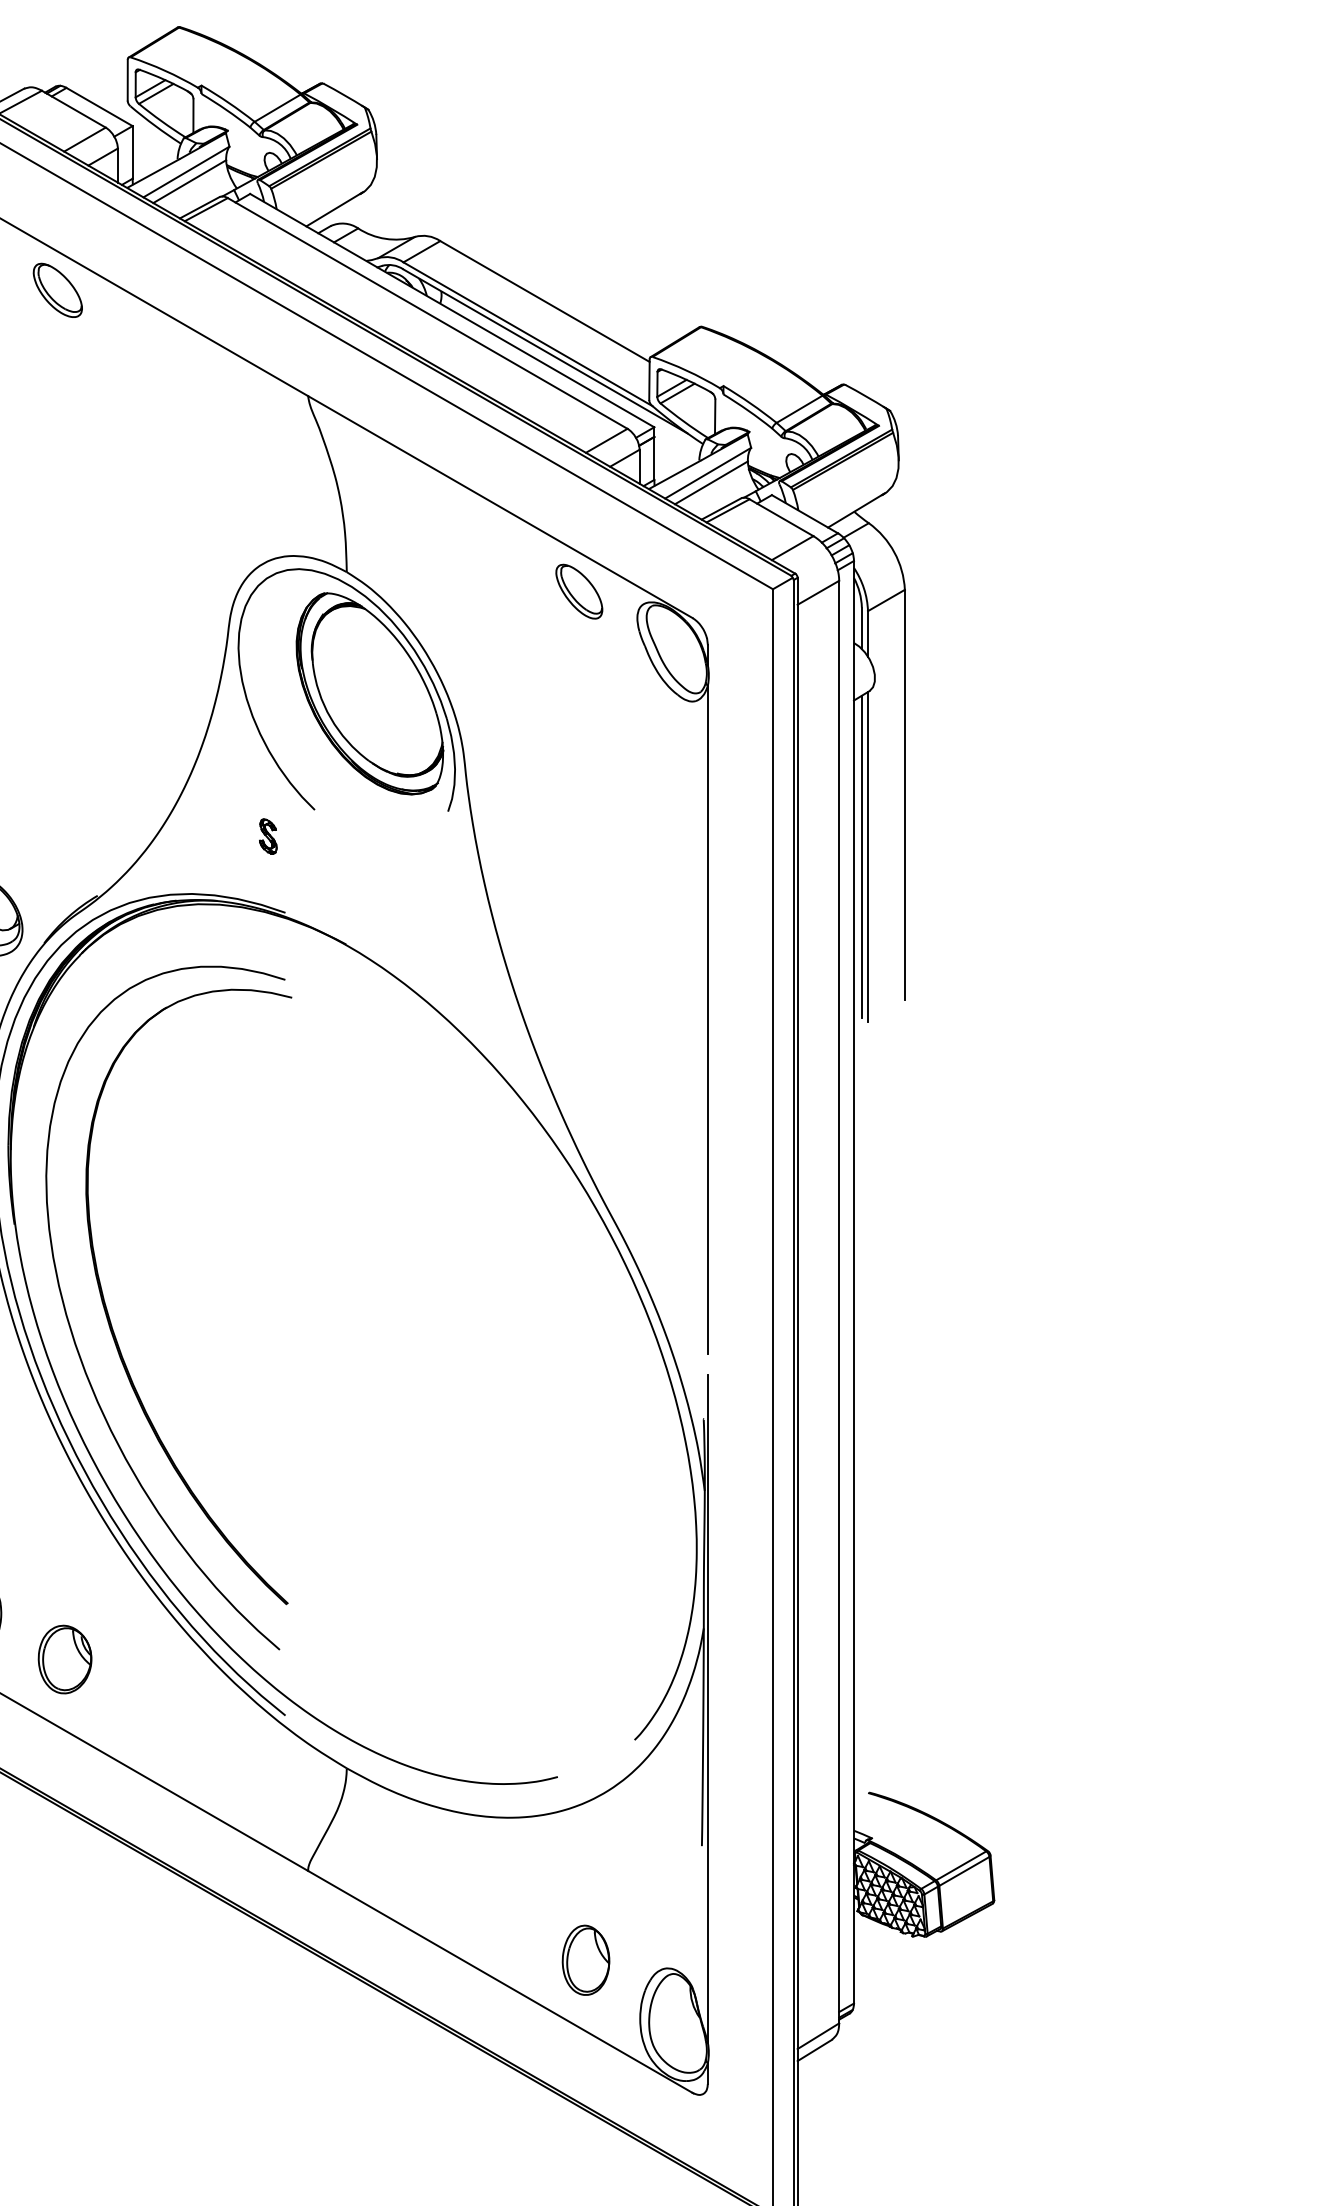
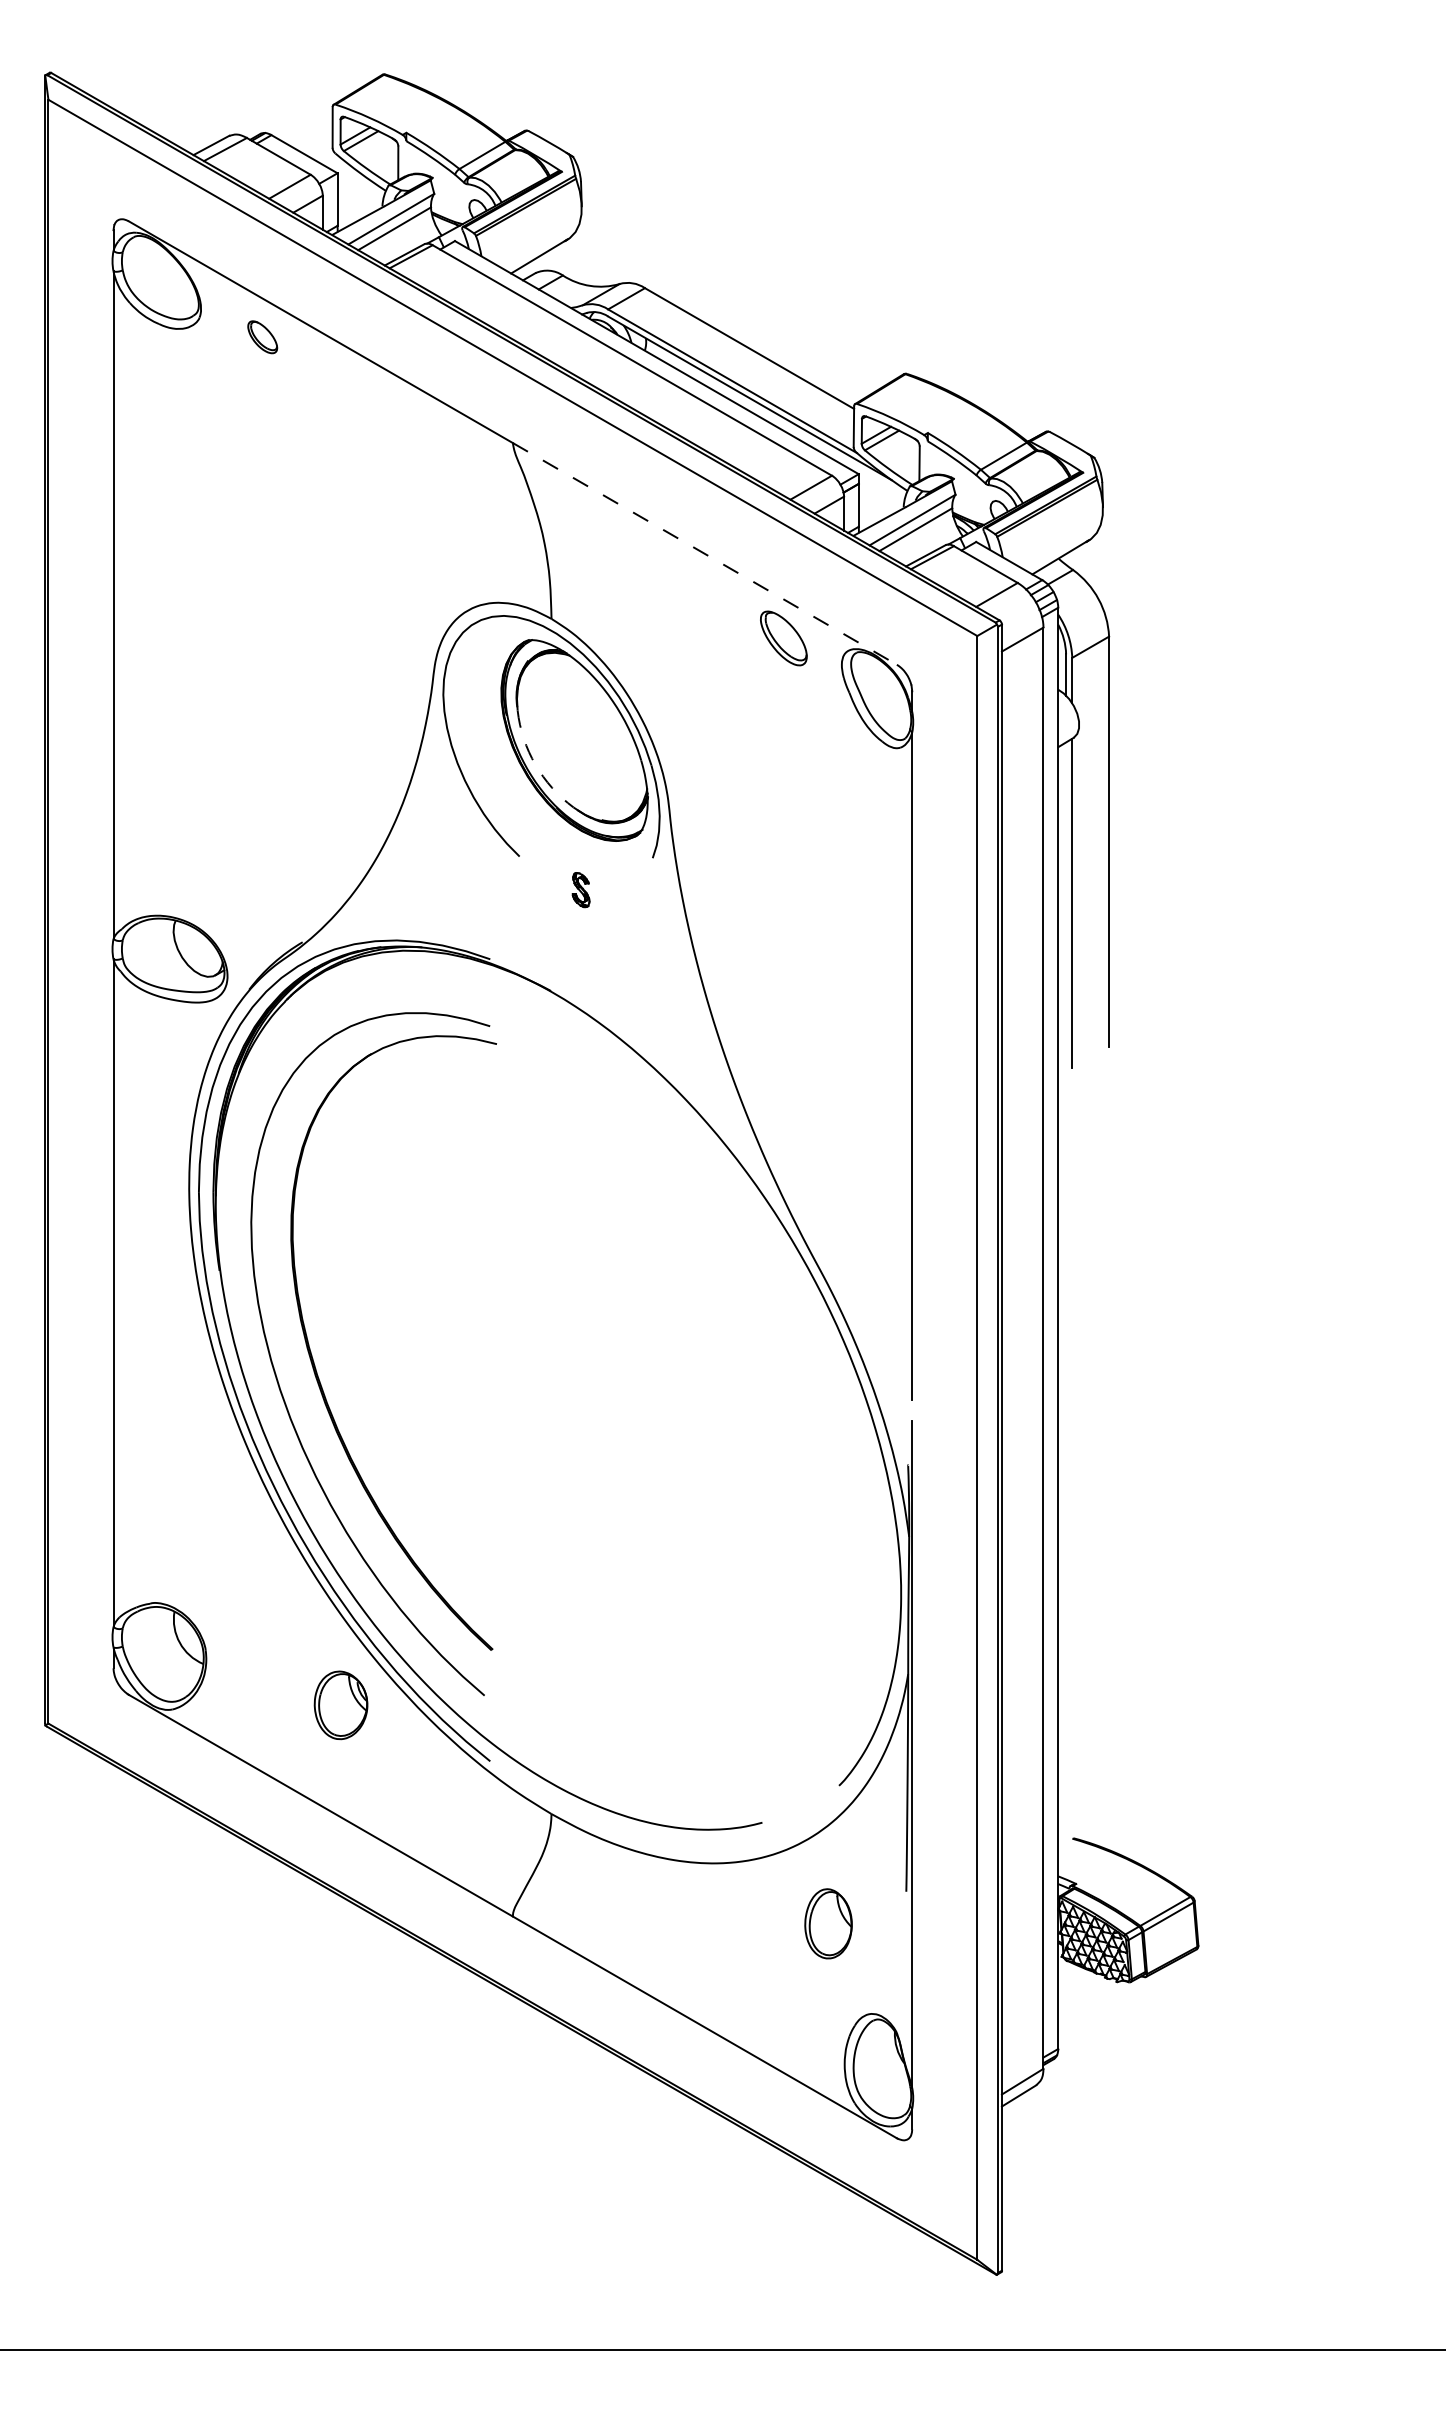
part: (57, 289) -> (262, 336), size x0.6
line: (499, 506) -> (704, 553), solid -> dashed
arc: (330, 717) -> (535, 764), solid -> dashed
part: (267, 836) -> (580, 890), moved
line: (862, 856) -> (1066, 903), removed
part: (64, 1659) -> (340, 1705), moved
part: (585, 1959) -> (828, 1923), moved

